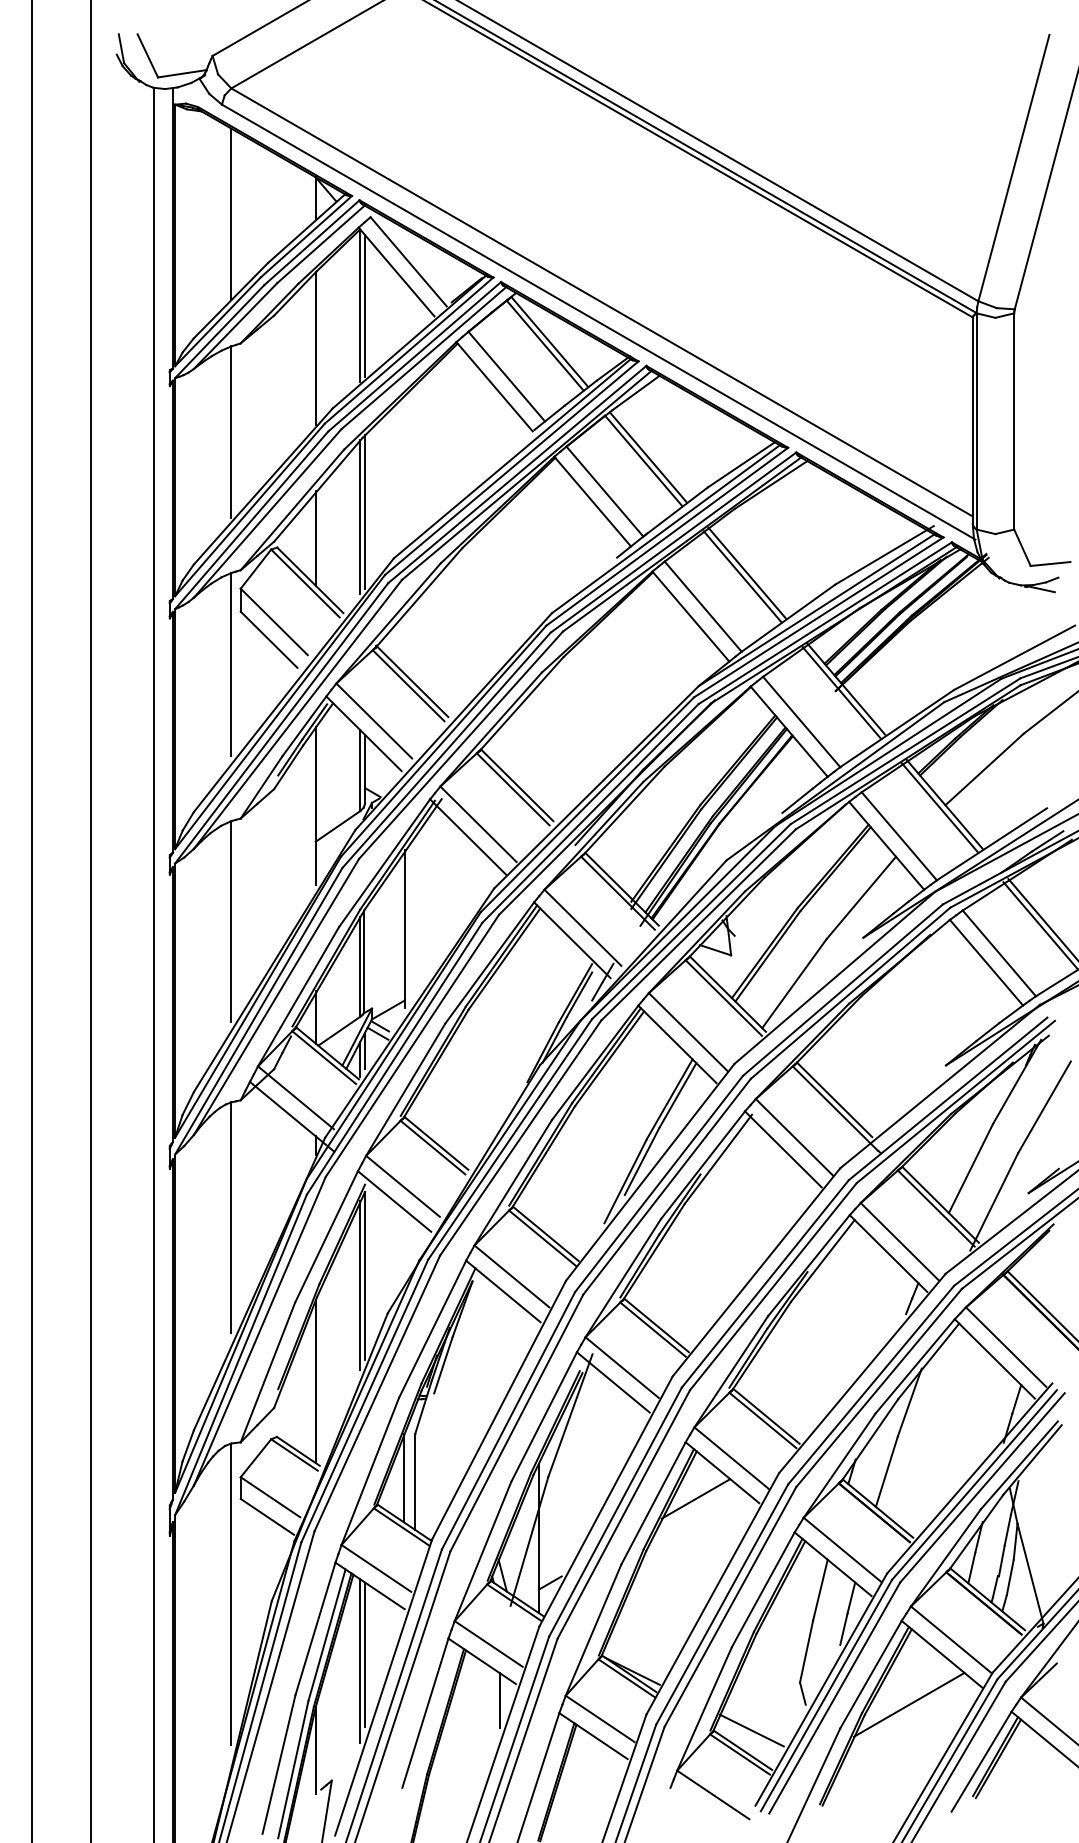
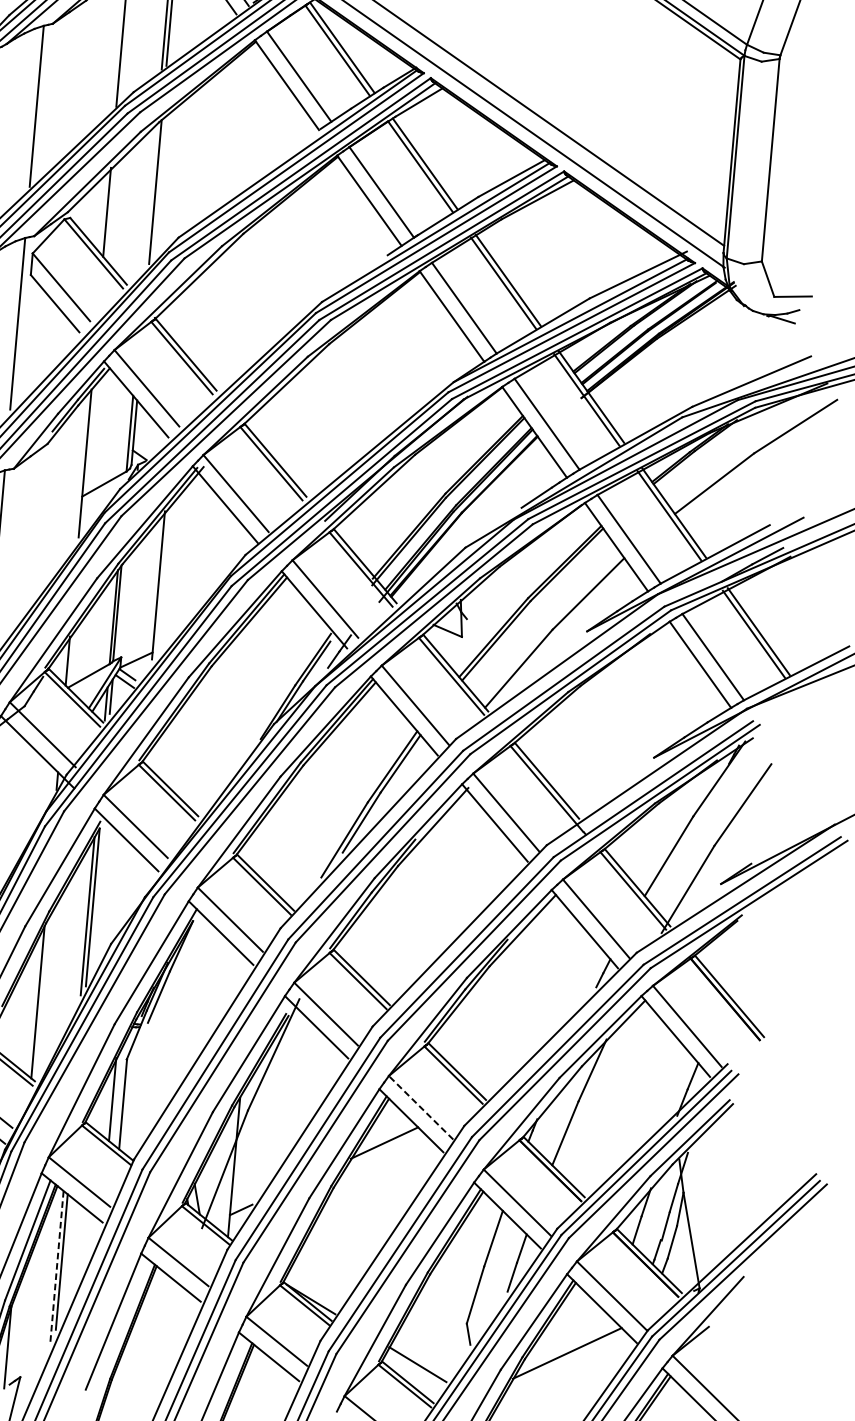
line: (360, 517) -> (150, 196), removed
line: (731, 1457) -> (421, 1107), solid -> dashed
line: (360, 1661) -> (56, 1267), solid -> dashed
line: (499, 1700) -> (183, 1315), removed

